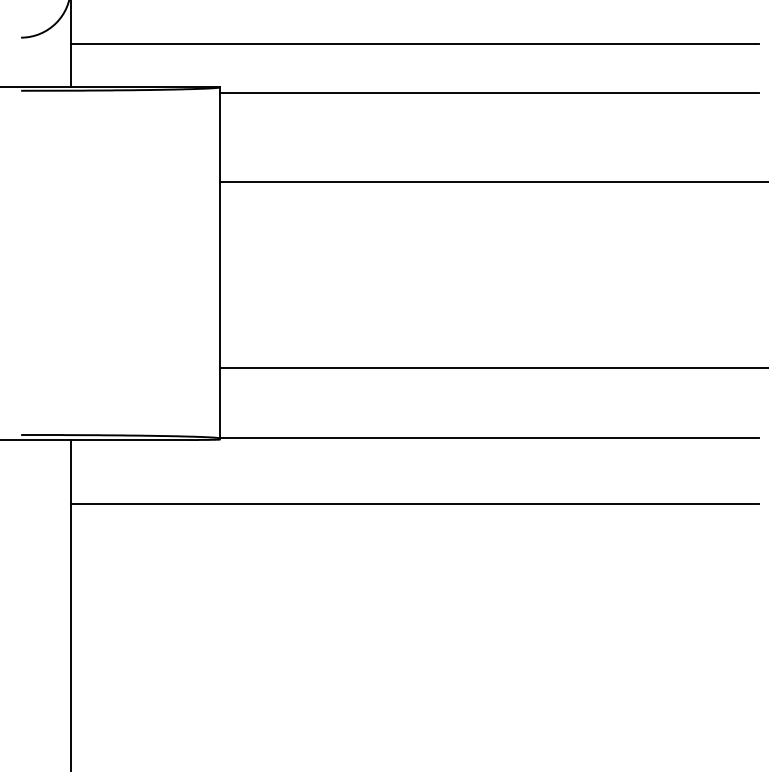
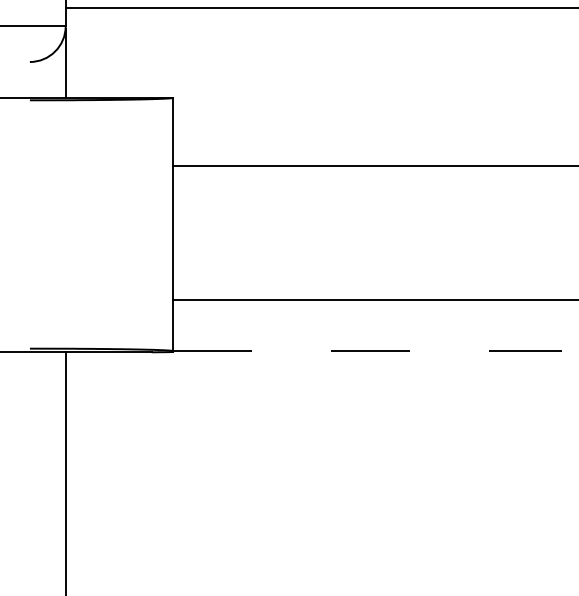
line: (414, 43) -> (313, 66), removed
line: (489, 93) -> (367, 102), removed
line: (489, 437) -> (367, 350), solid -> dashed
line: (414, 504) -> (313, 398), removed

